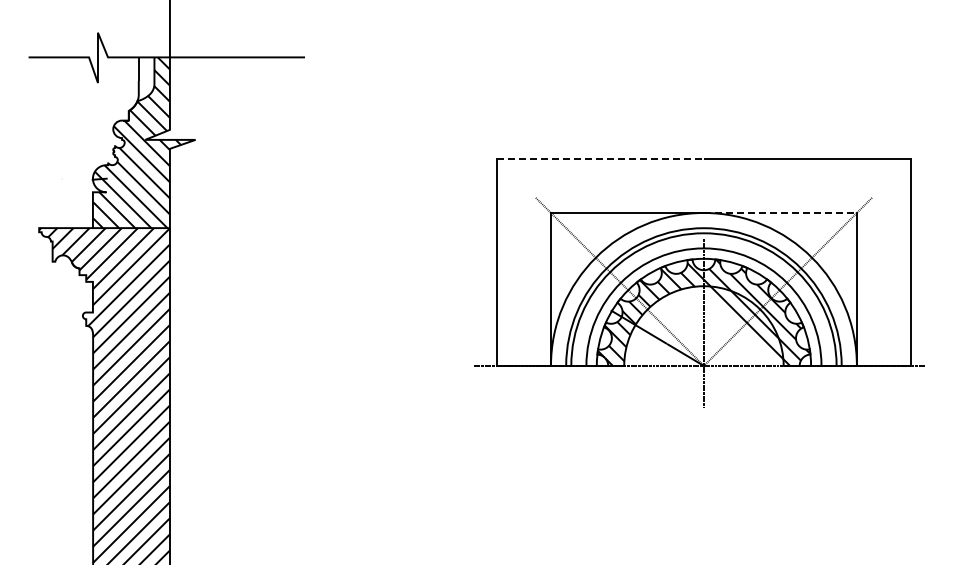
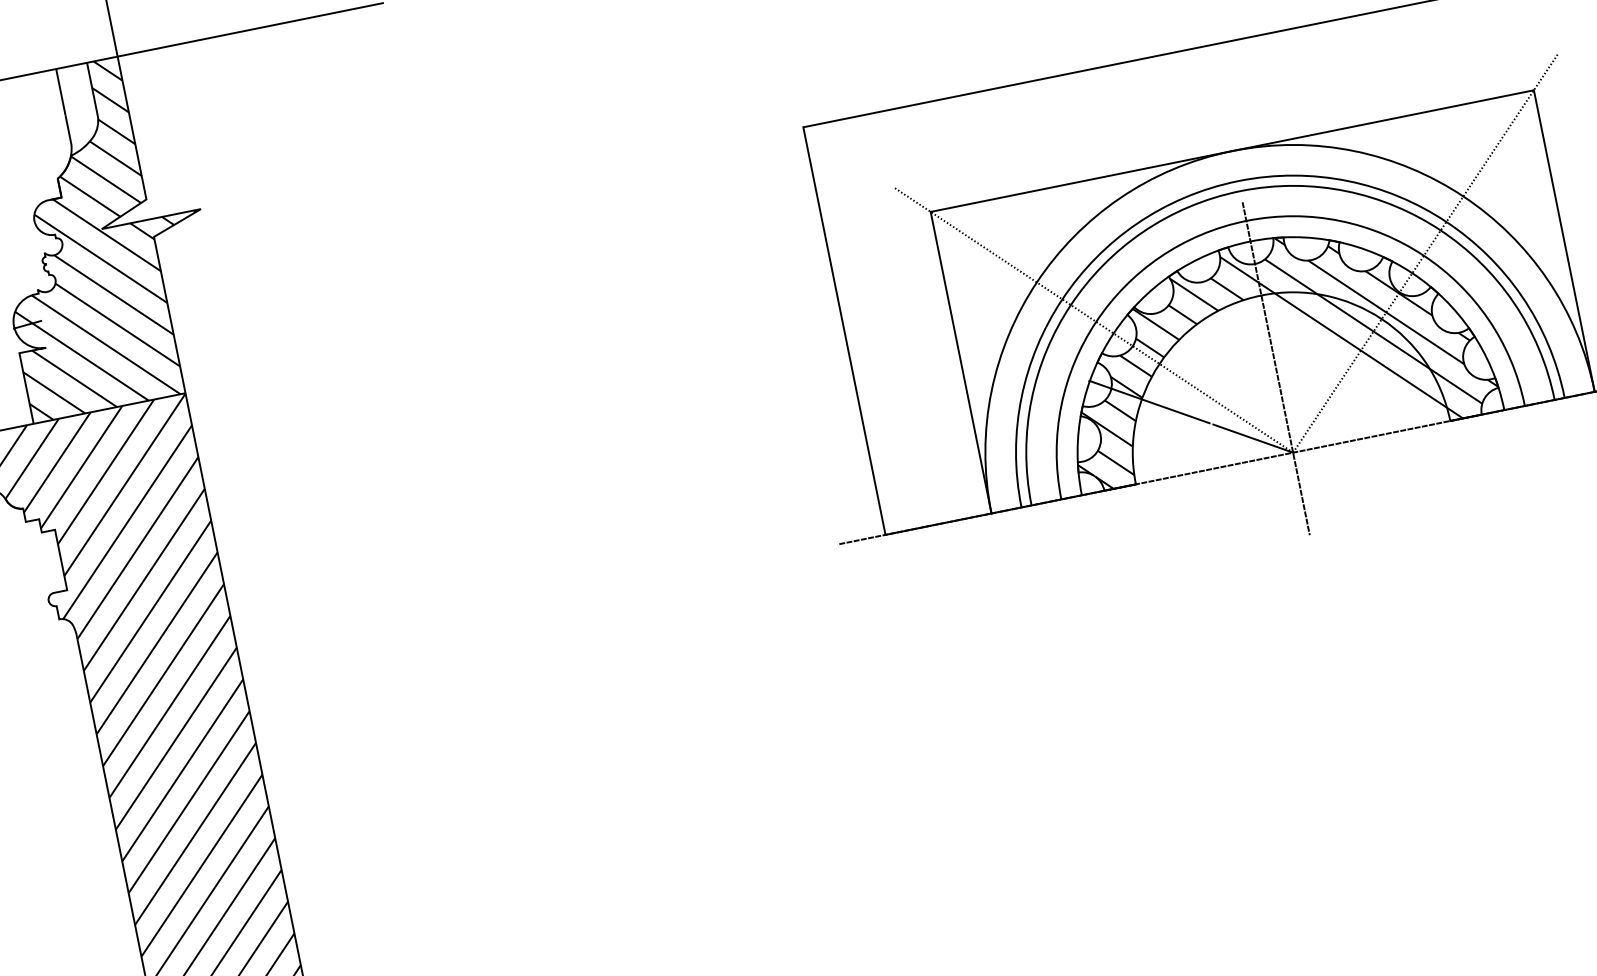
line: (601, 159) -> (1009, 86), dashed -> solid
line: (780, 212) -> (1383, 119), dashed -> solid

